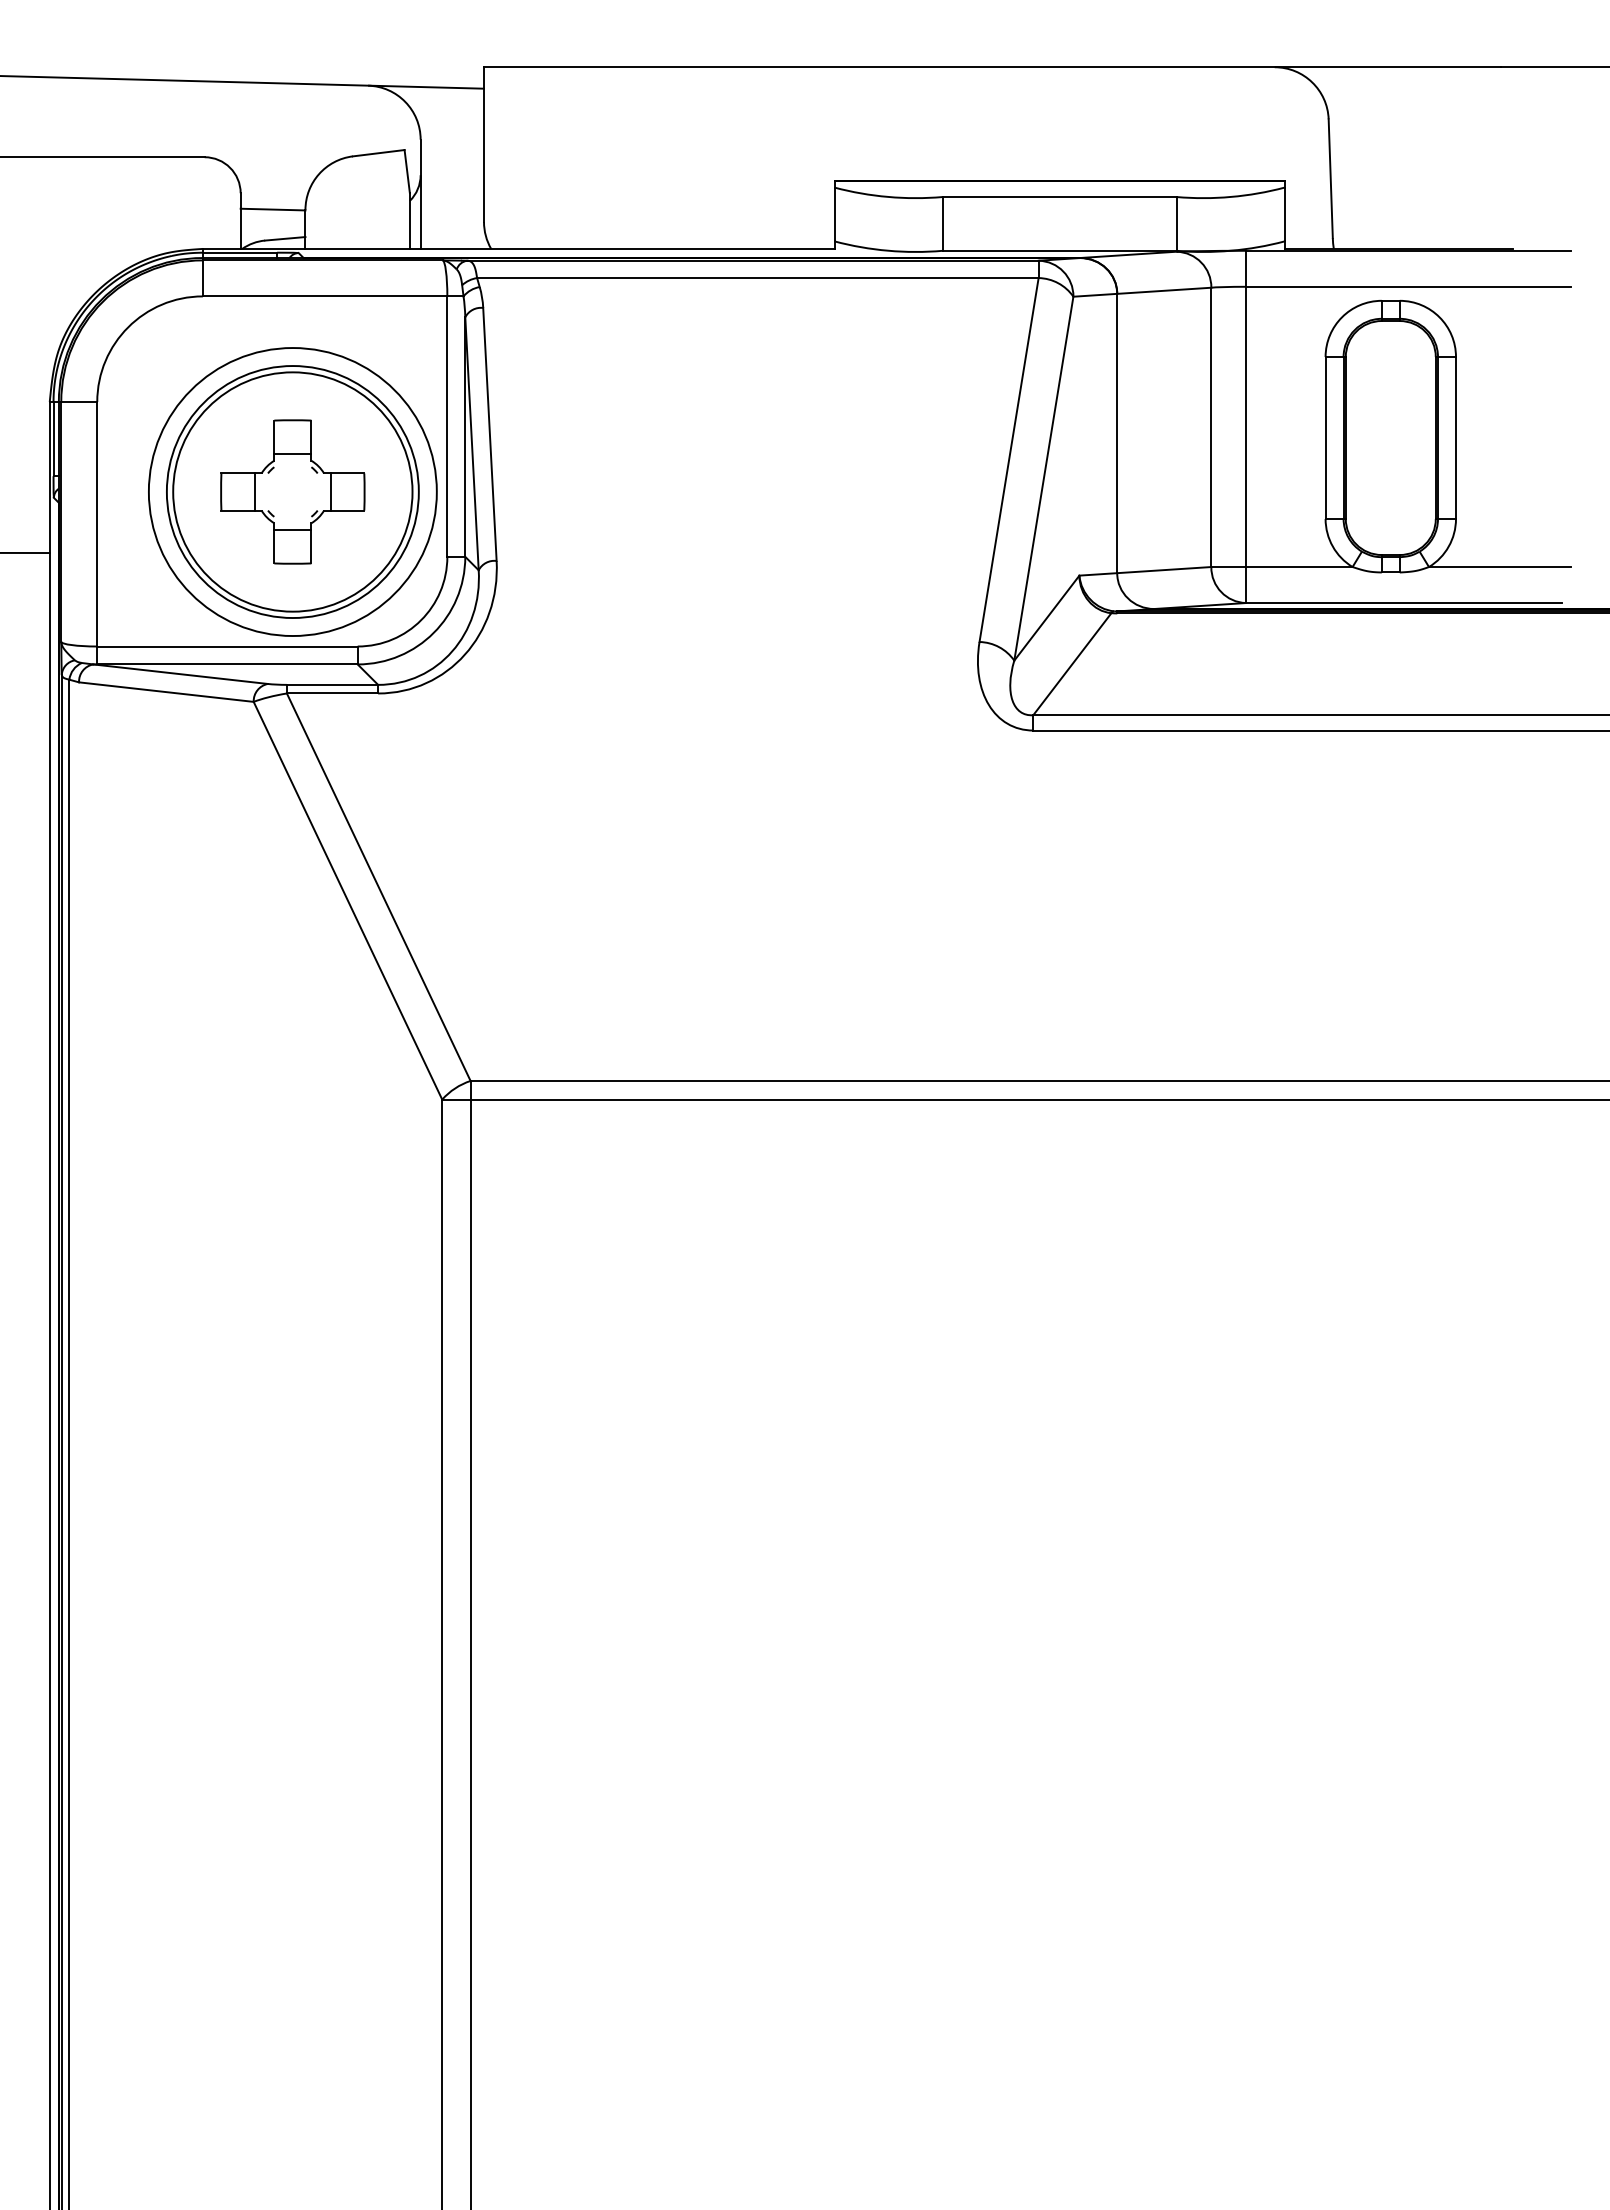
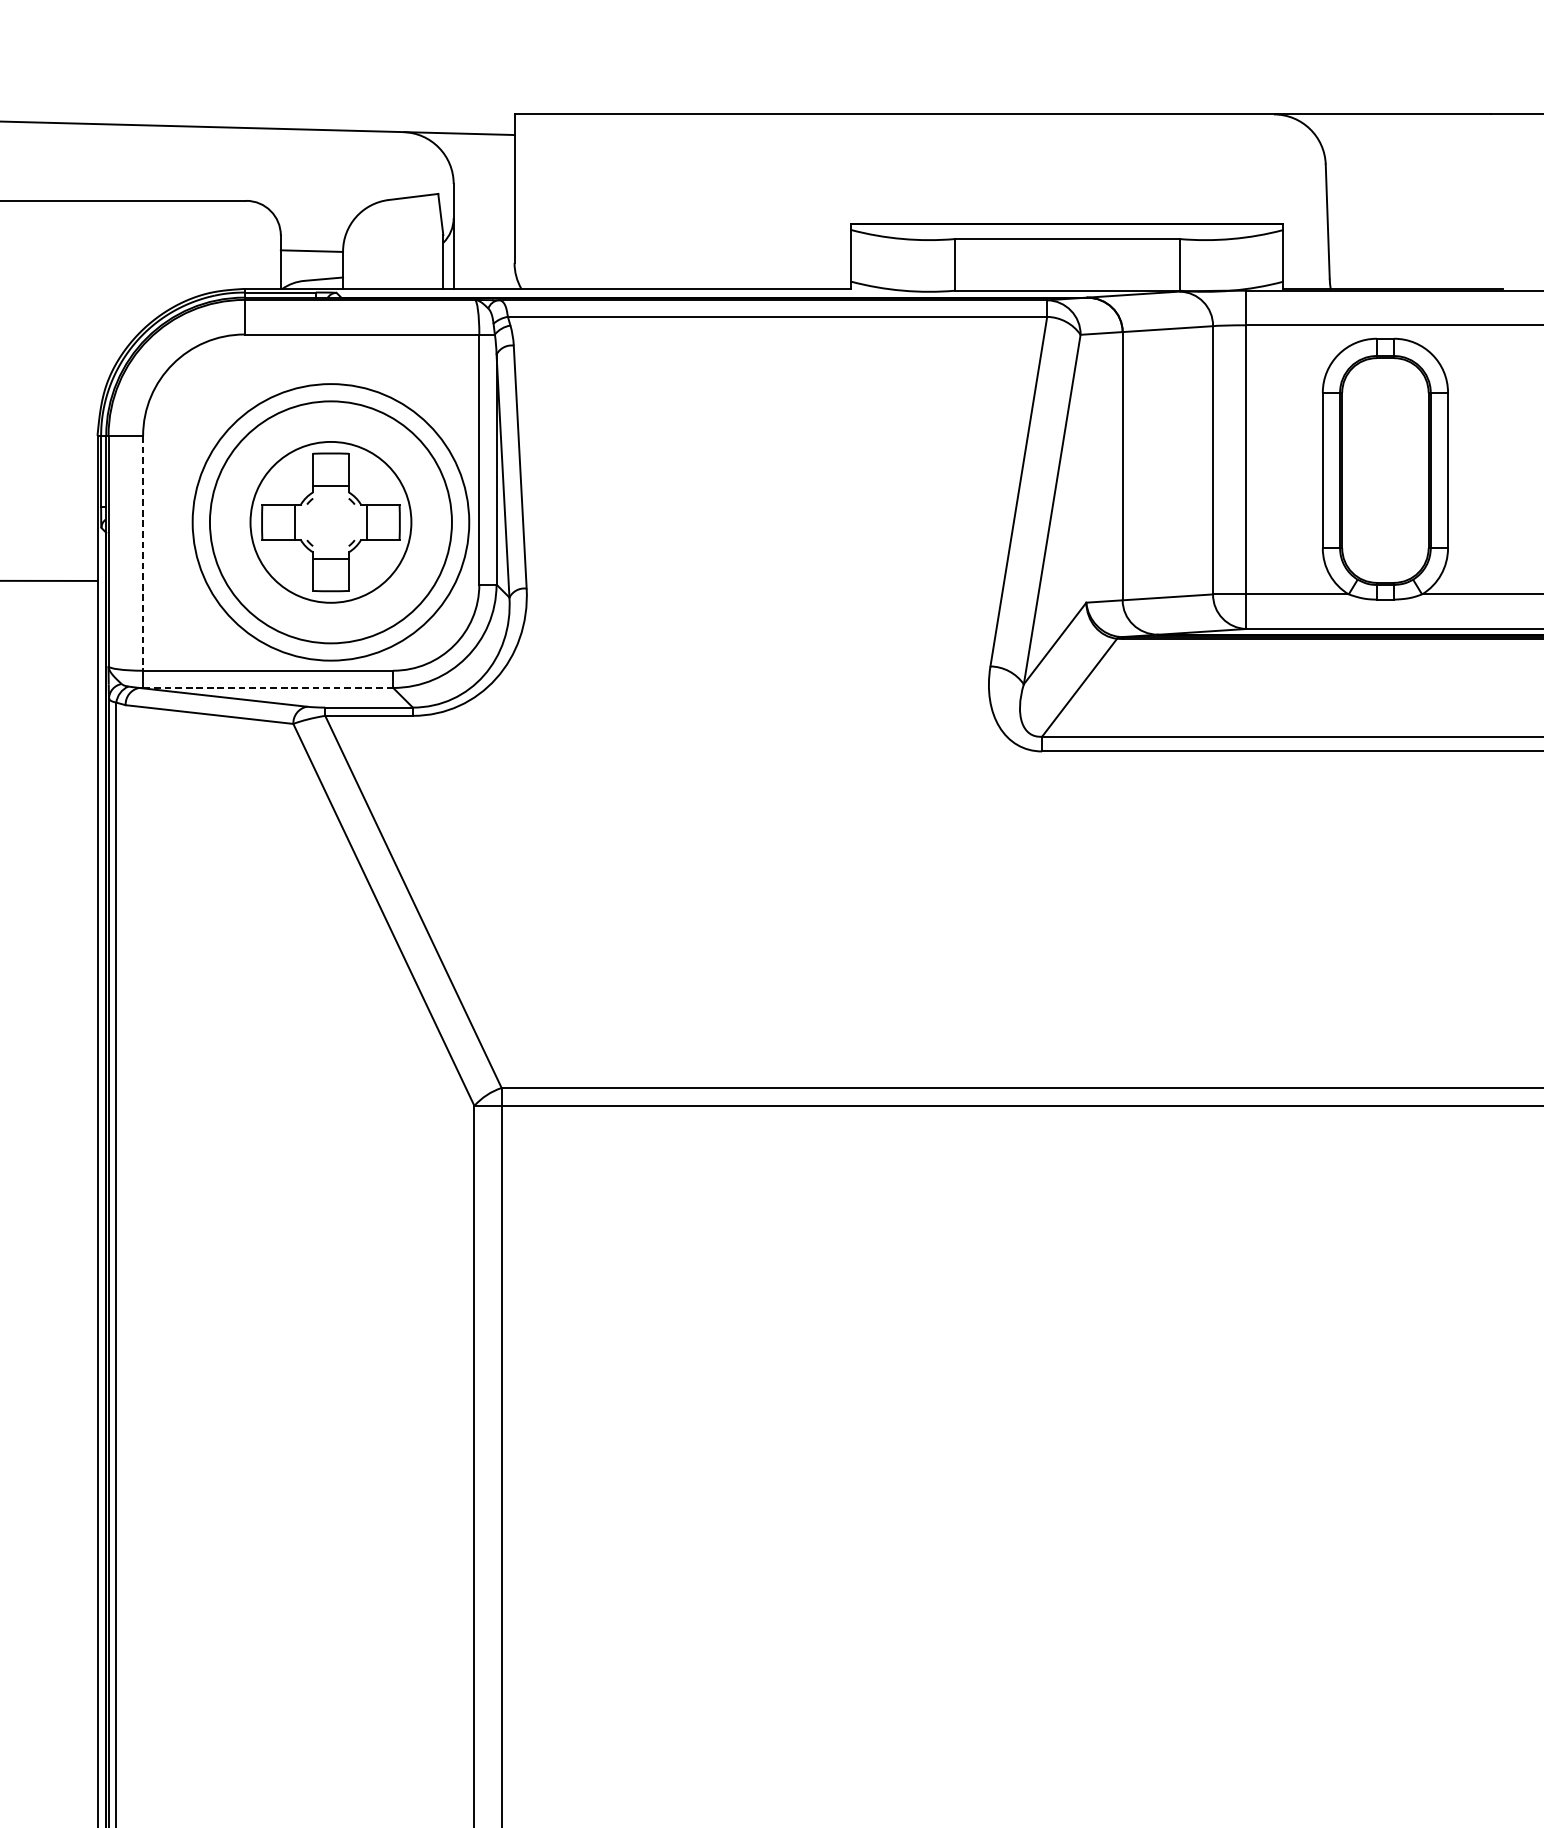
circle: (292, 491) -> (330, 521), size x0.7
line: (97, 524) -> (143, 553), solid -> dashed
line: (226, 664) -> (267, 688), solid -> dashed

